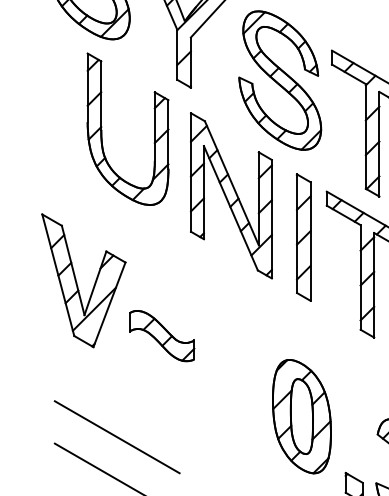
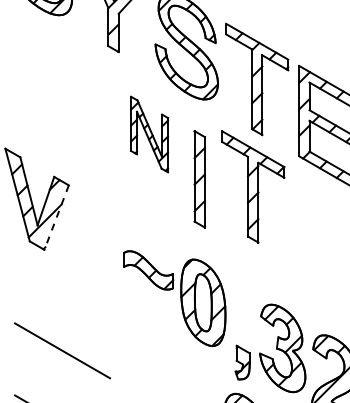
part: (102, 127) -> (51, 82), removed
part: (231, 195) -> (149, 134), size x0.6
part: (303, 237) -> (199, 179), moved
line: (109, 305) -> (56, 218), solid -> dashed
part: (161, 336) -> (148, 270), moved
line: (117, 437) -> (62, 318), removed

